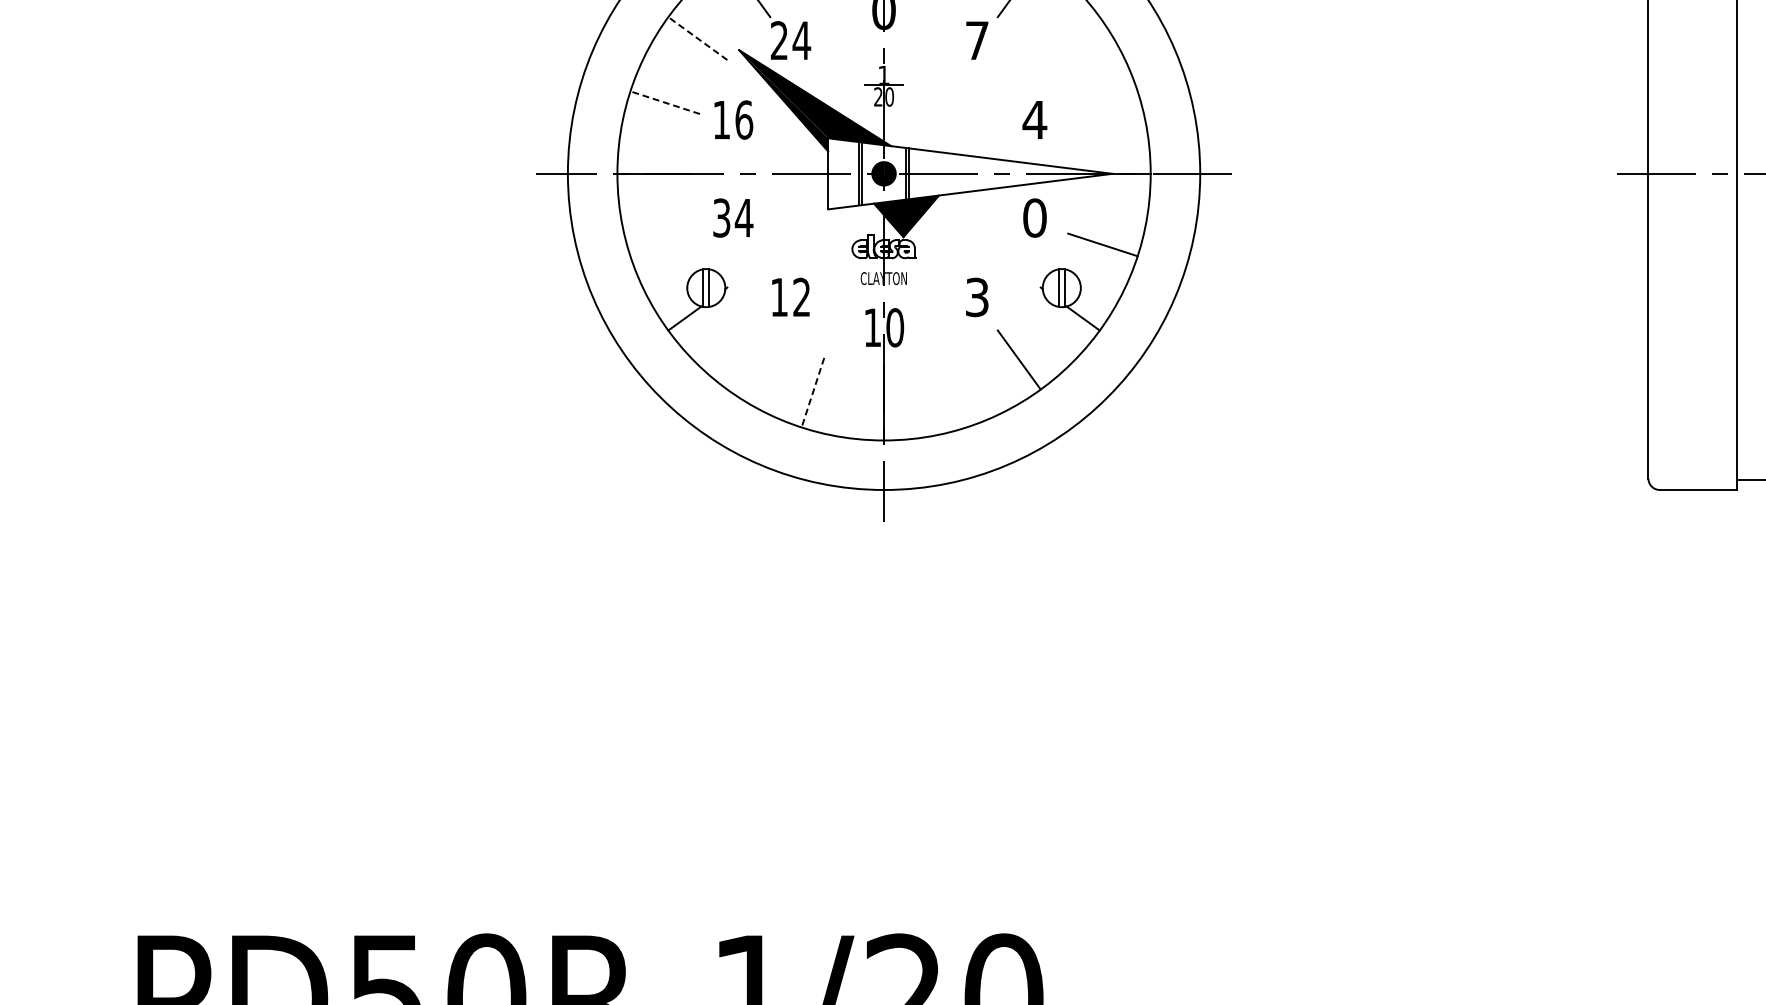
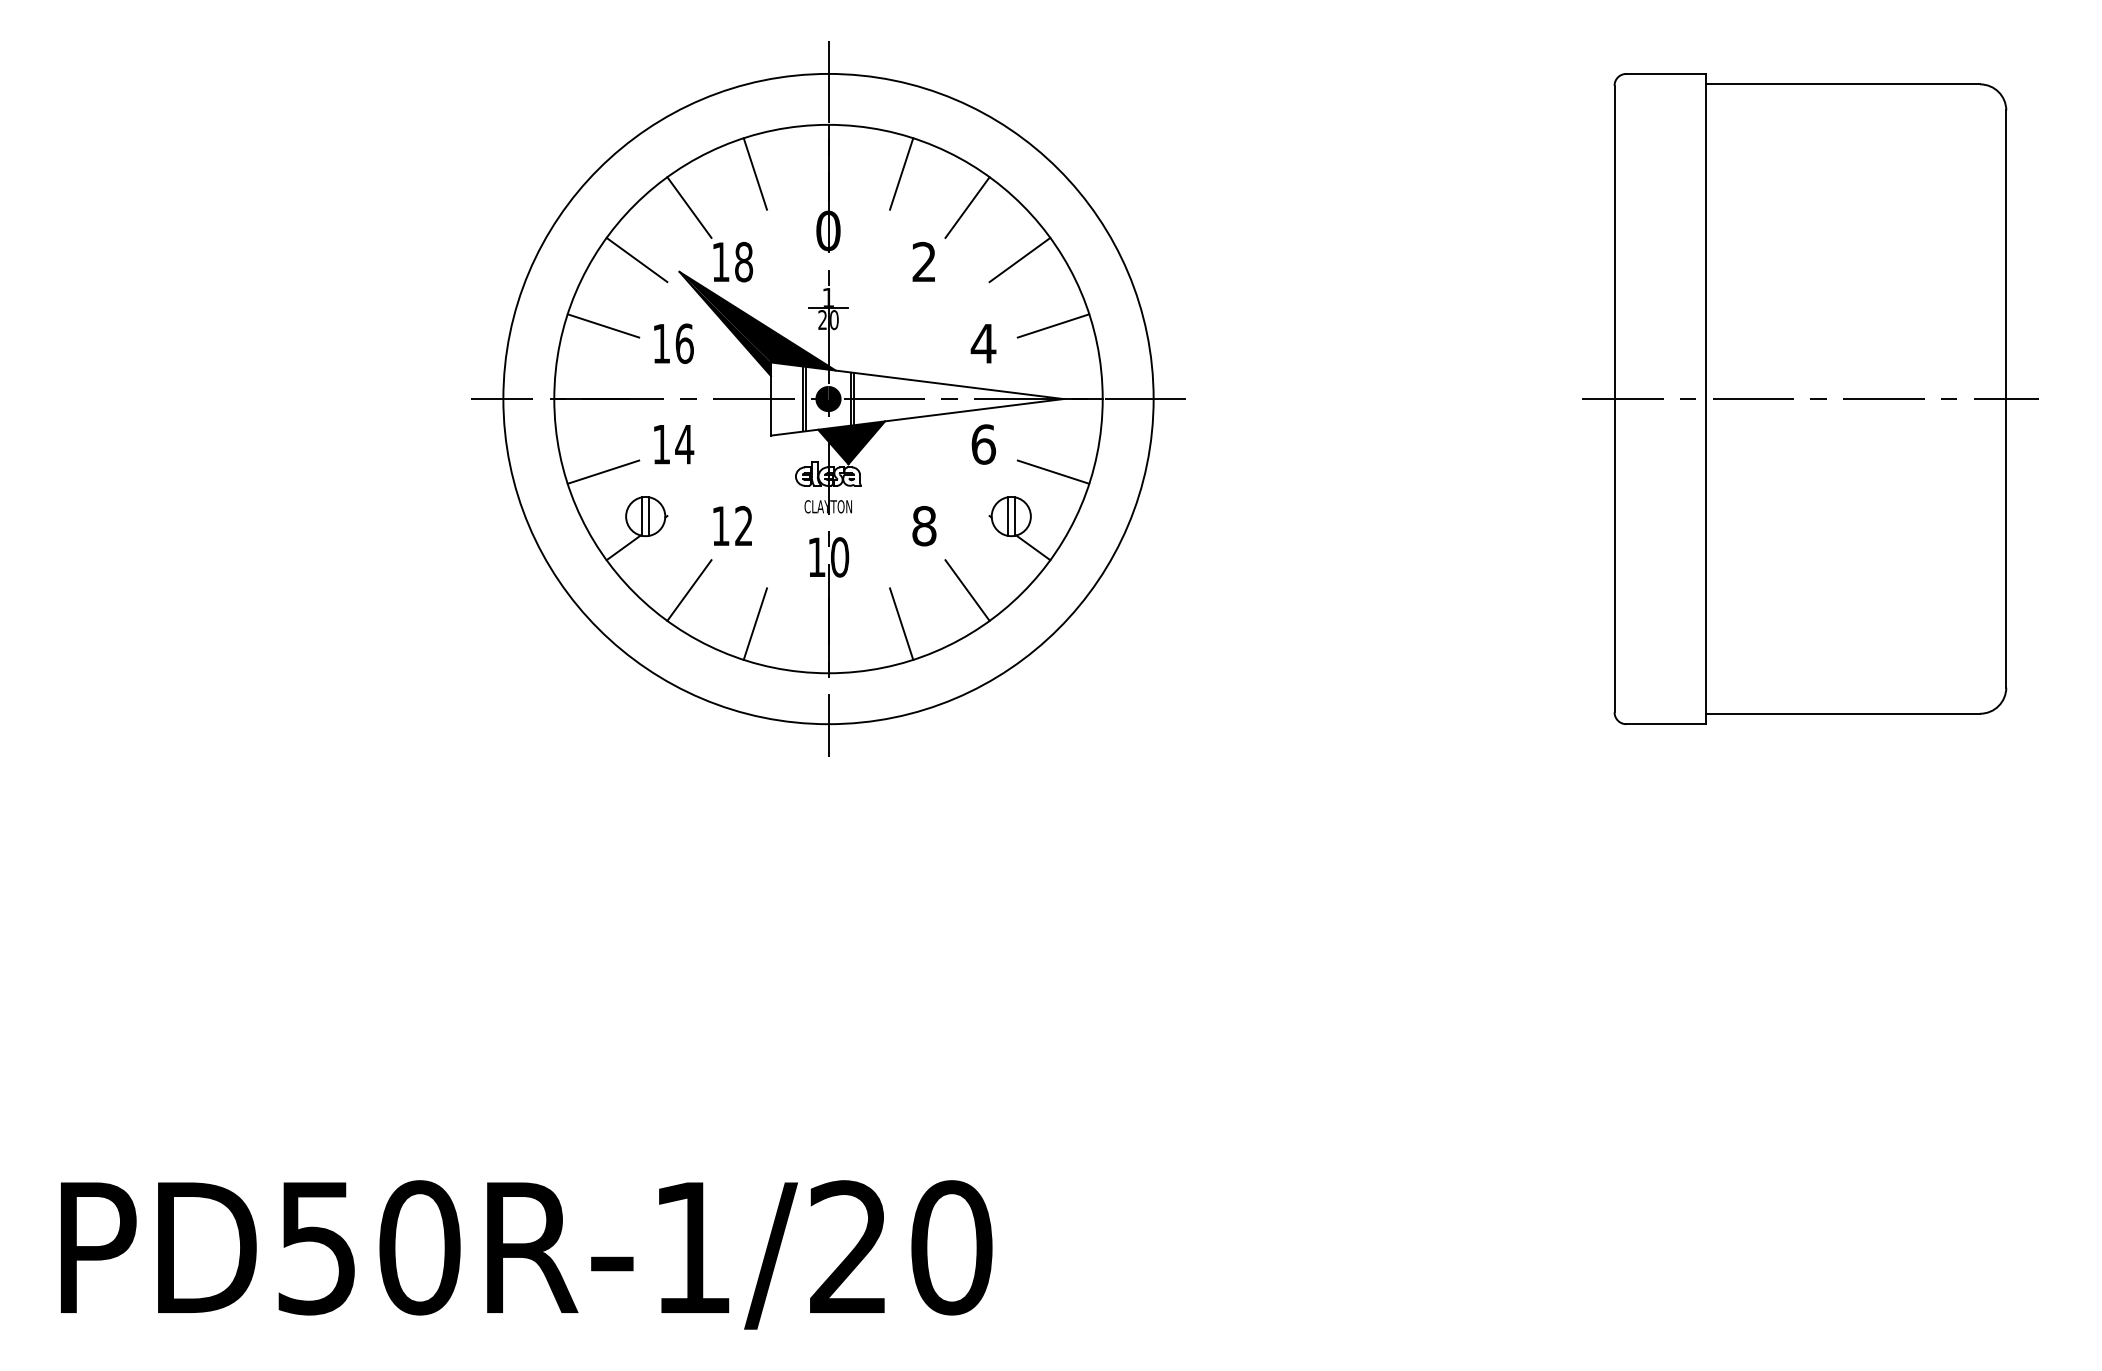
line: (1069, 38) -> (1019, 259), added
line: (698, 39) -> (637, 260), dashed -> solid
text: (790, 40) -> (732, 261), 24 -> 18
text: (976, 40) -> (923, 261), 7 -> 2
line: (665, 102) -> (603, 325), dashed -> solid
line: (1102, 102) -> (1053, 325), added
text: (721, 218) -> (661, 444), 34 -> 14
text: (1034, 218) -> (983, 444), 0 -> 6
line: (665, 244) -> (603, 471), added
text: (977, 297) -> (924, 526), 3 -> 8
line: (748, 359) -> (689, 590), added
line: (955, 392) -> (901, 623), added
line: (813, 393) -> (755, 624), dashed -> solid

